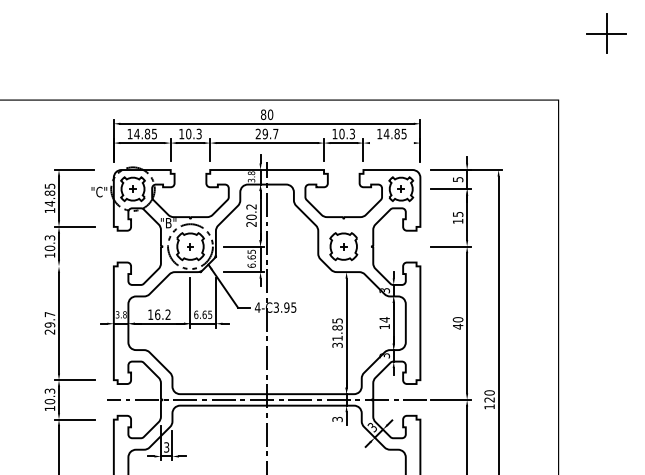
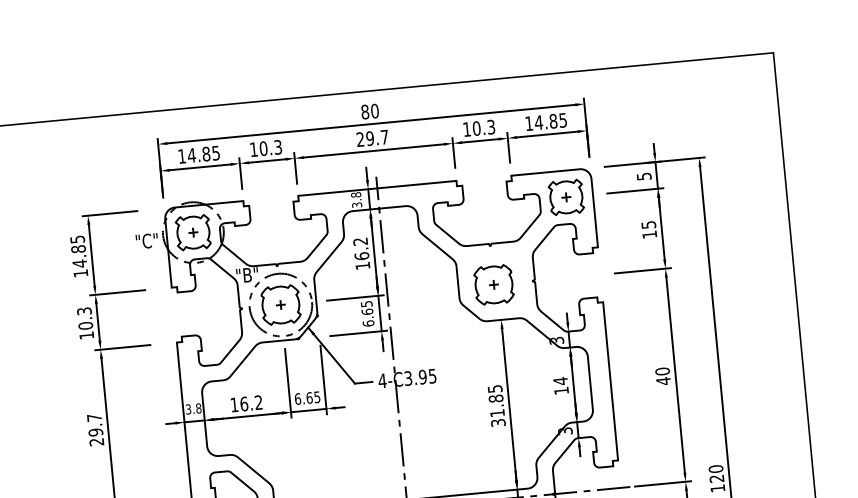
line: (391, 143) -> (546, 135), added
text: (251, 220) -> (362, 260), 20.2 -> 16.2
line: (74, 266) -> (122, 347), added

